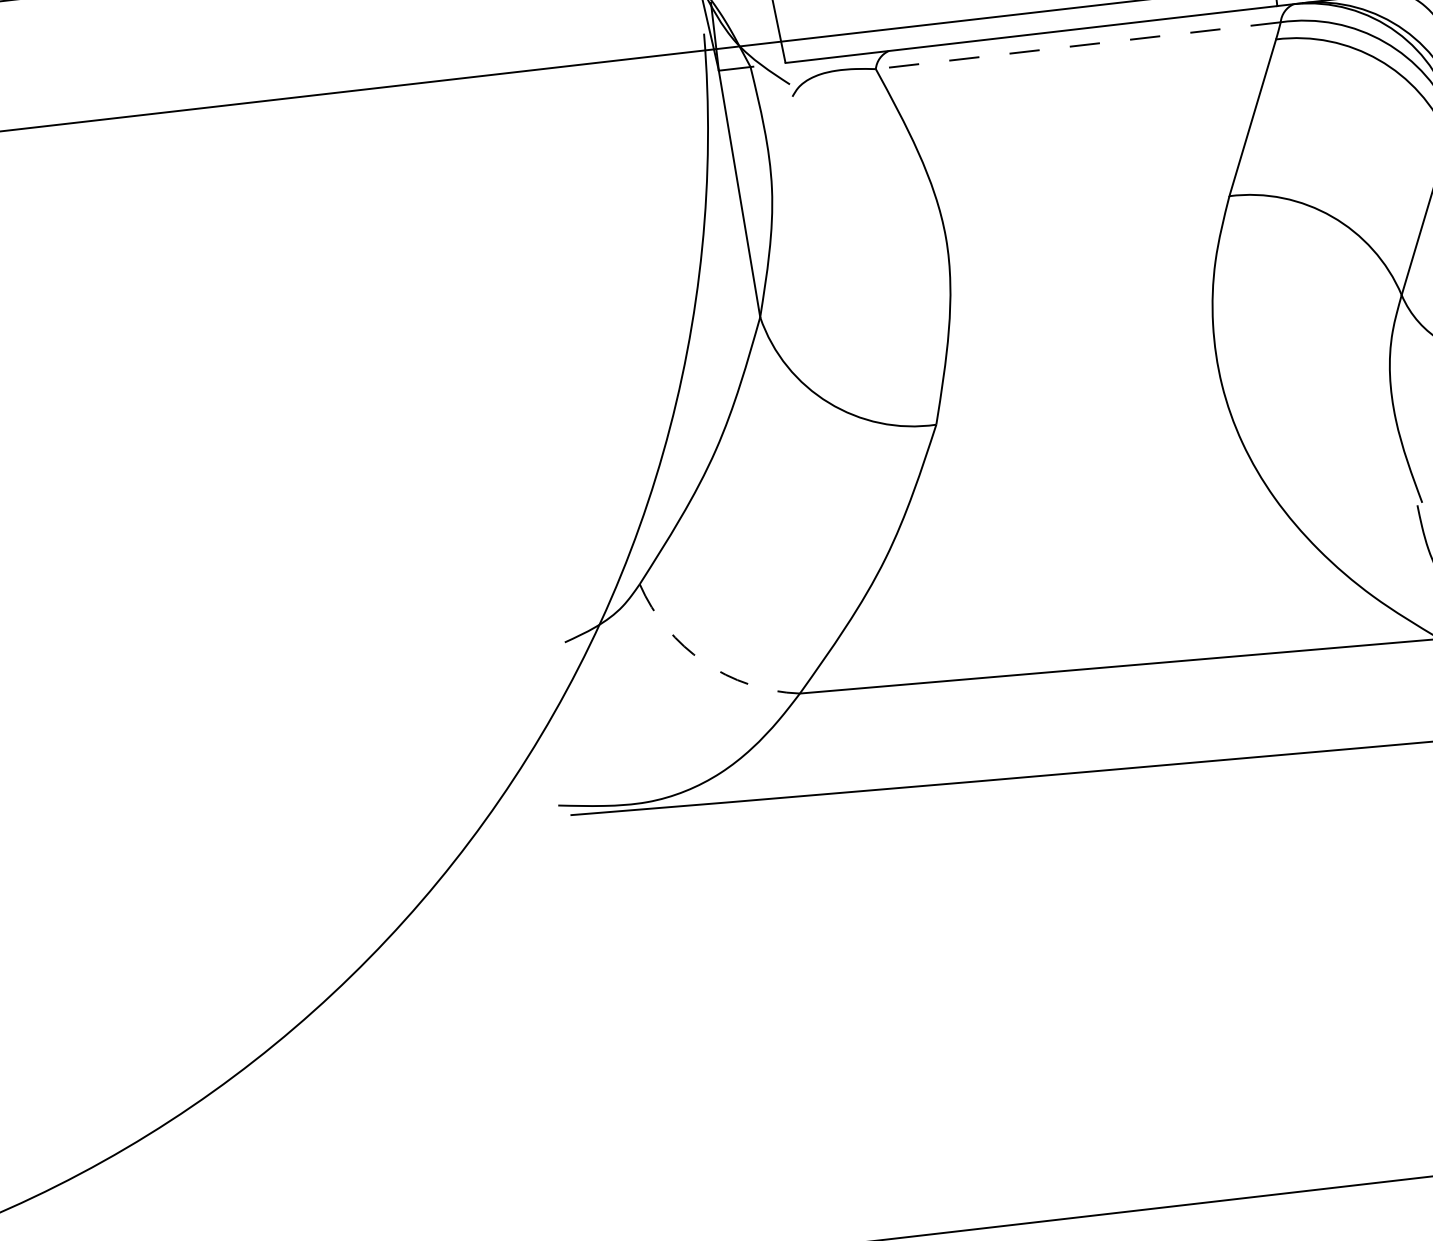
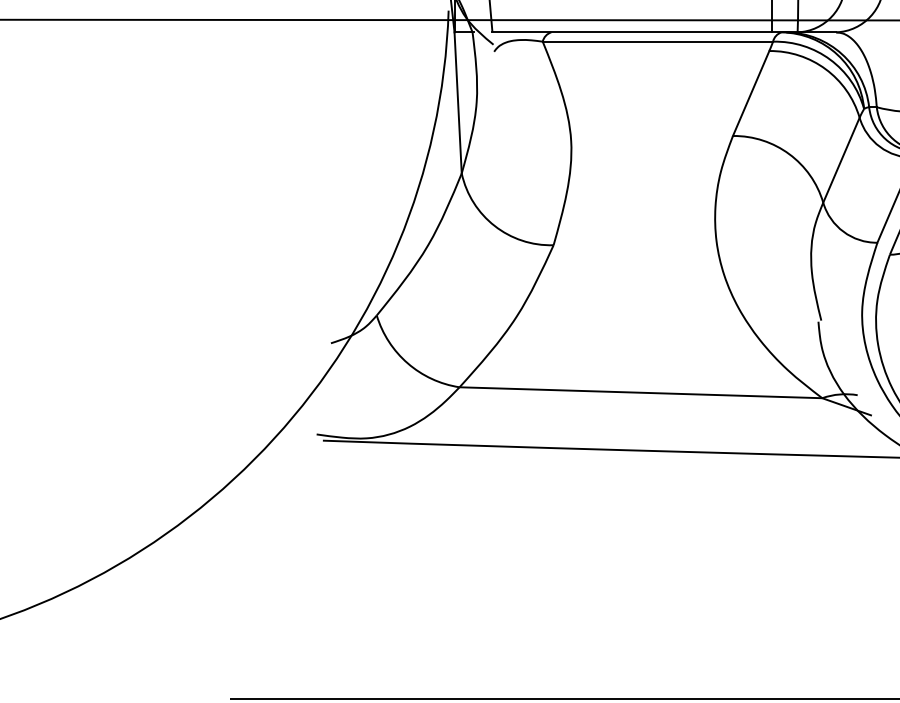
line: (1077, 45) -> (657, 41), dashed -> solid
arc: (703, 662) -> (407, 363), dashed -> solid

